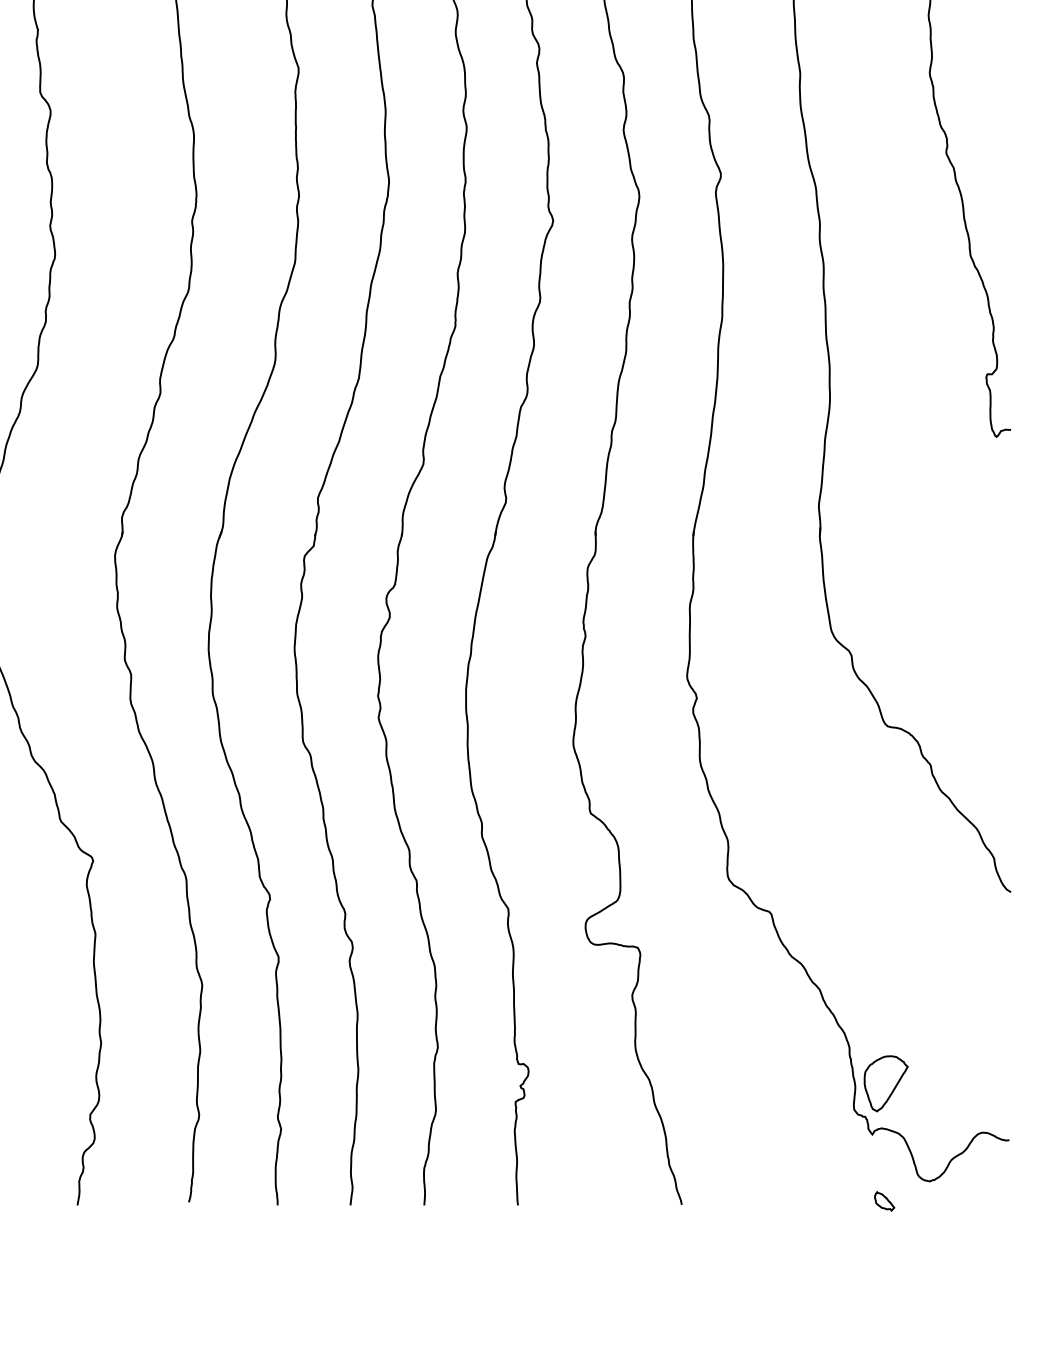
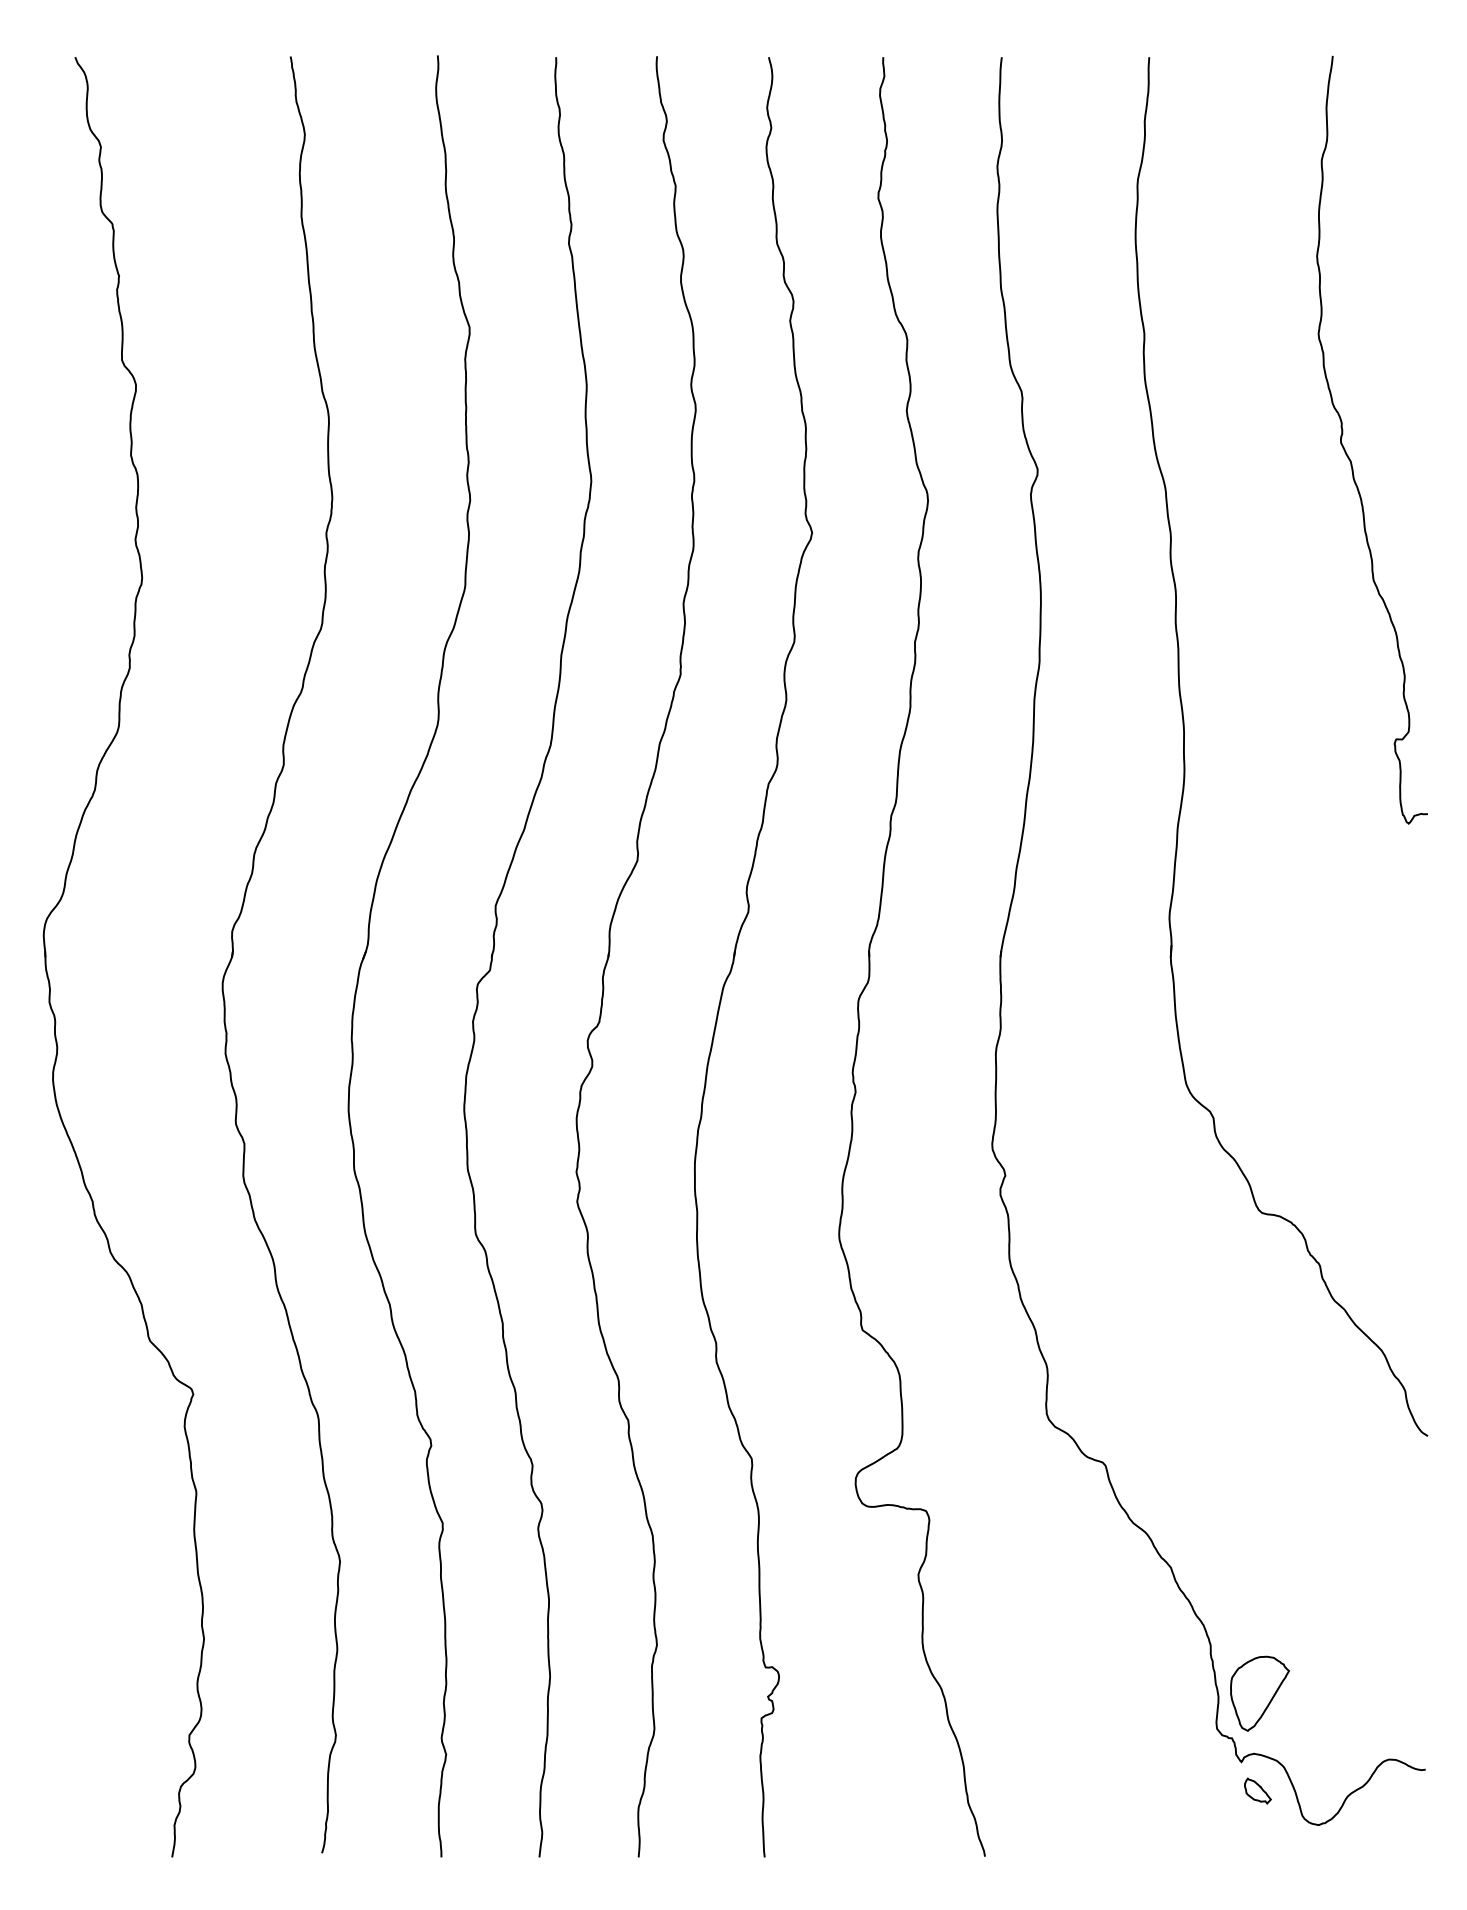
part: (884, 1201) -> (1257, 1790), moved

